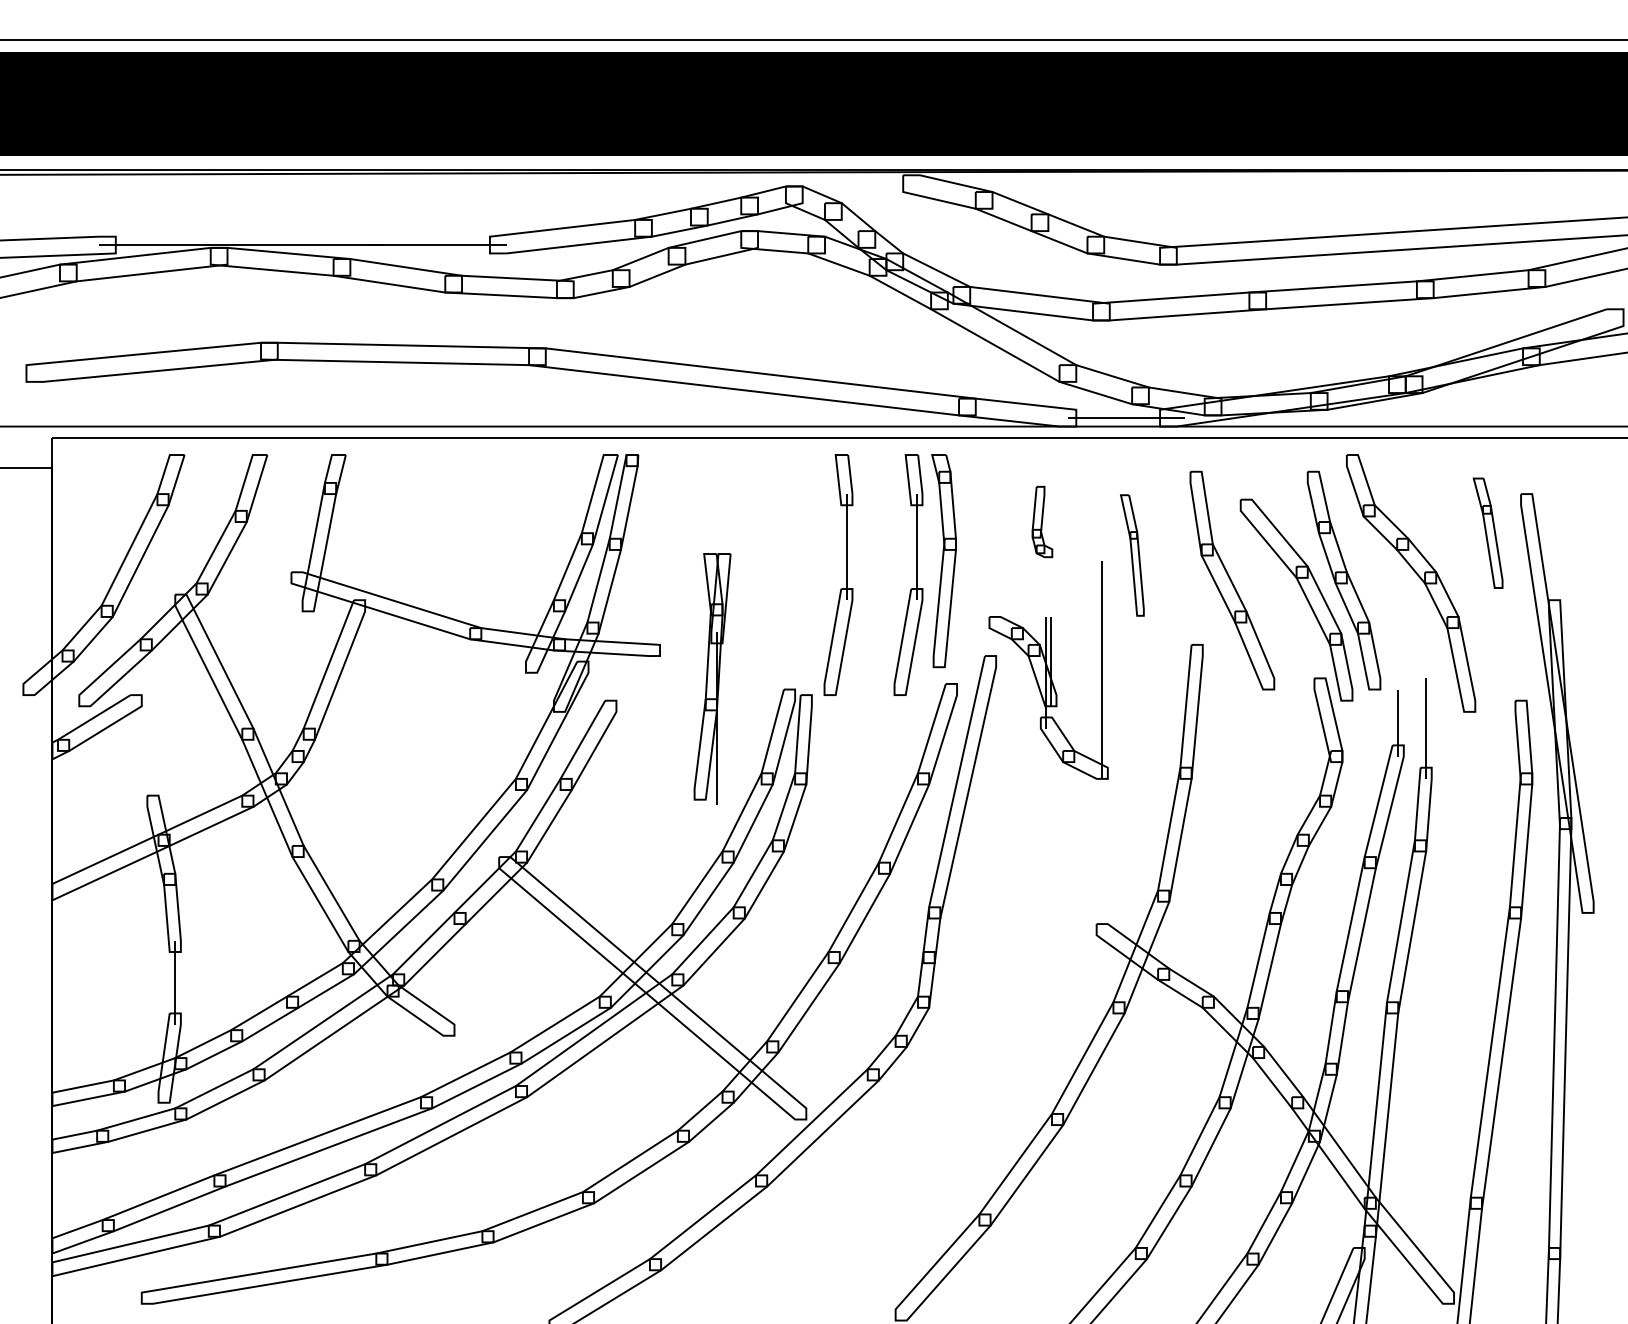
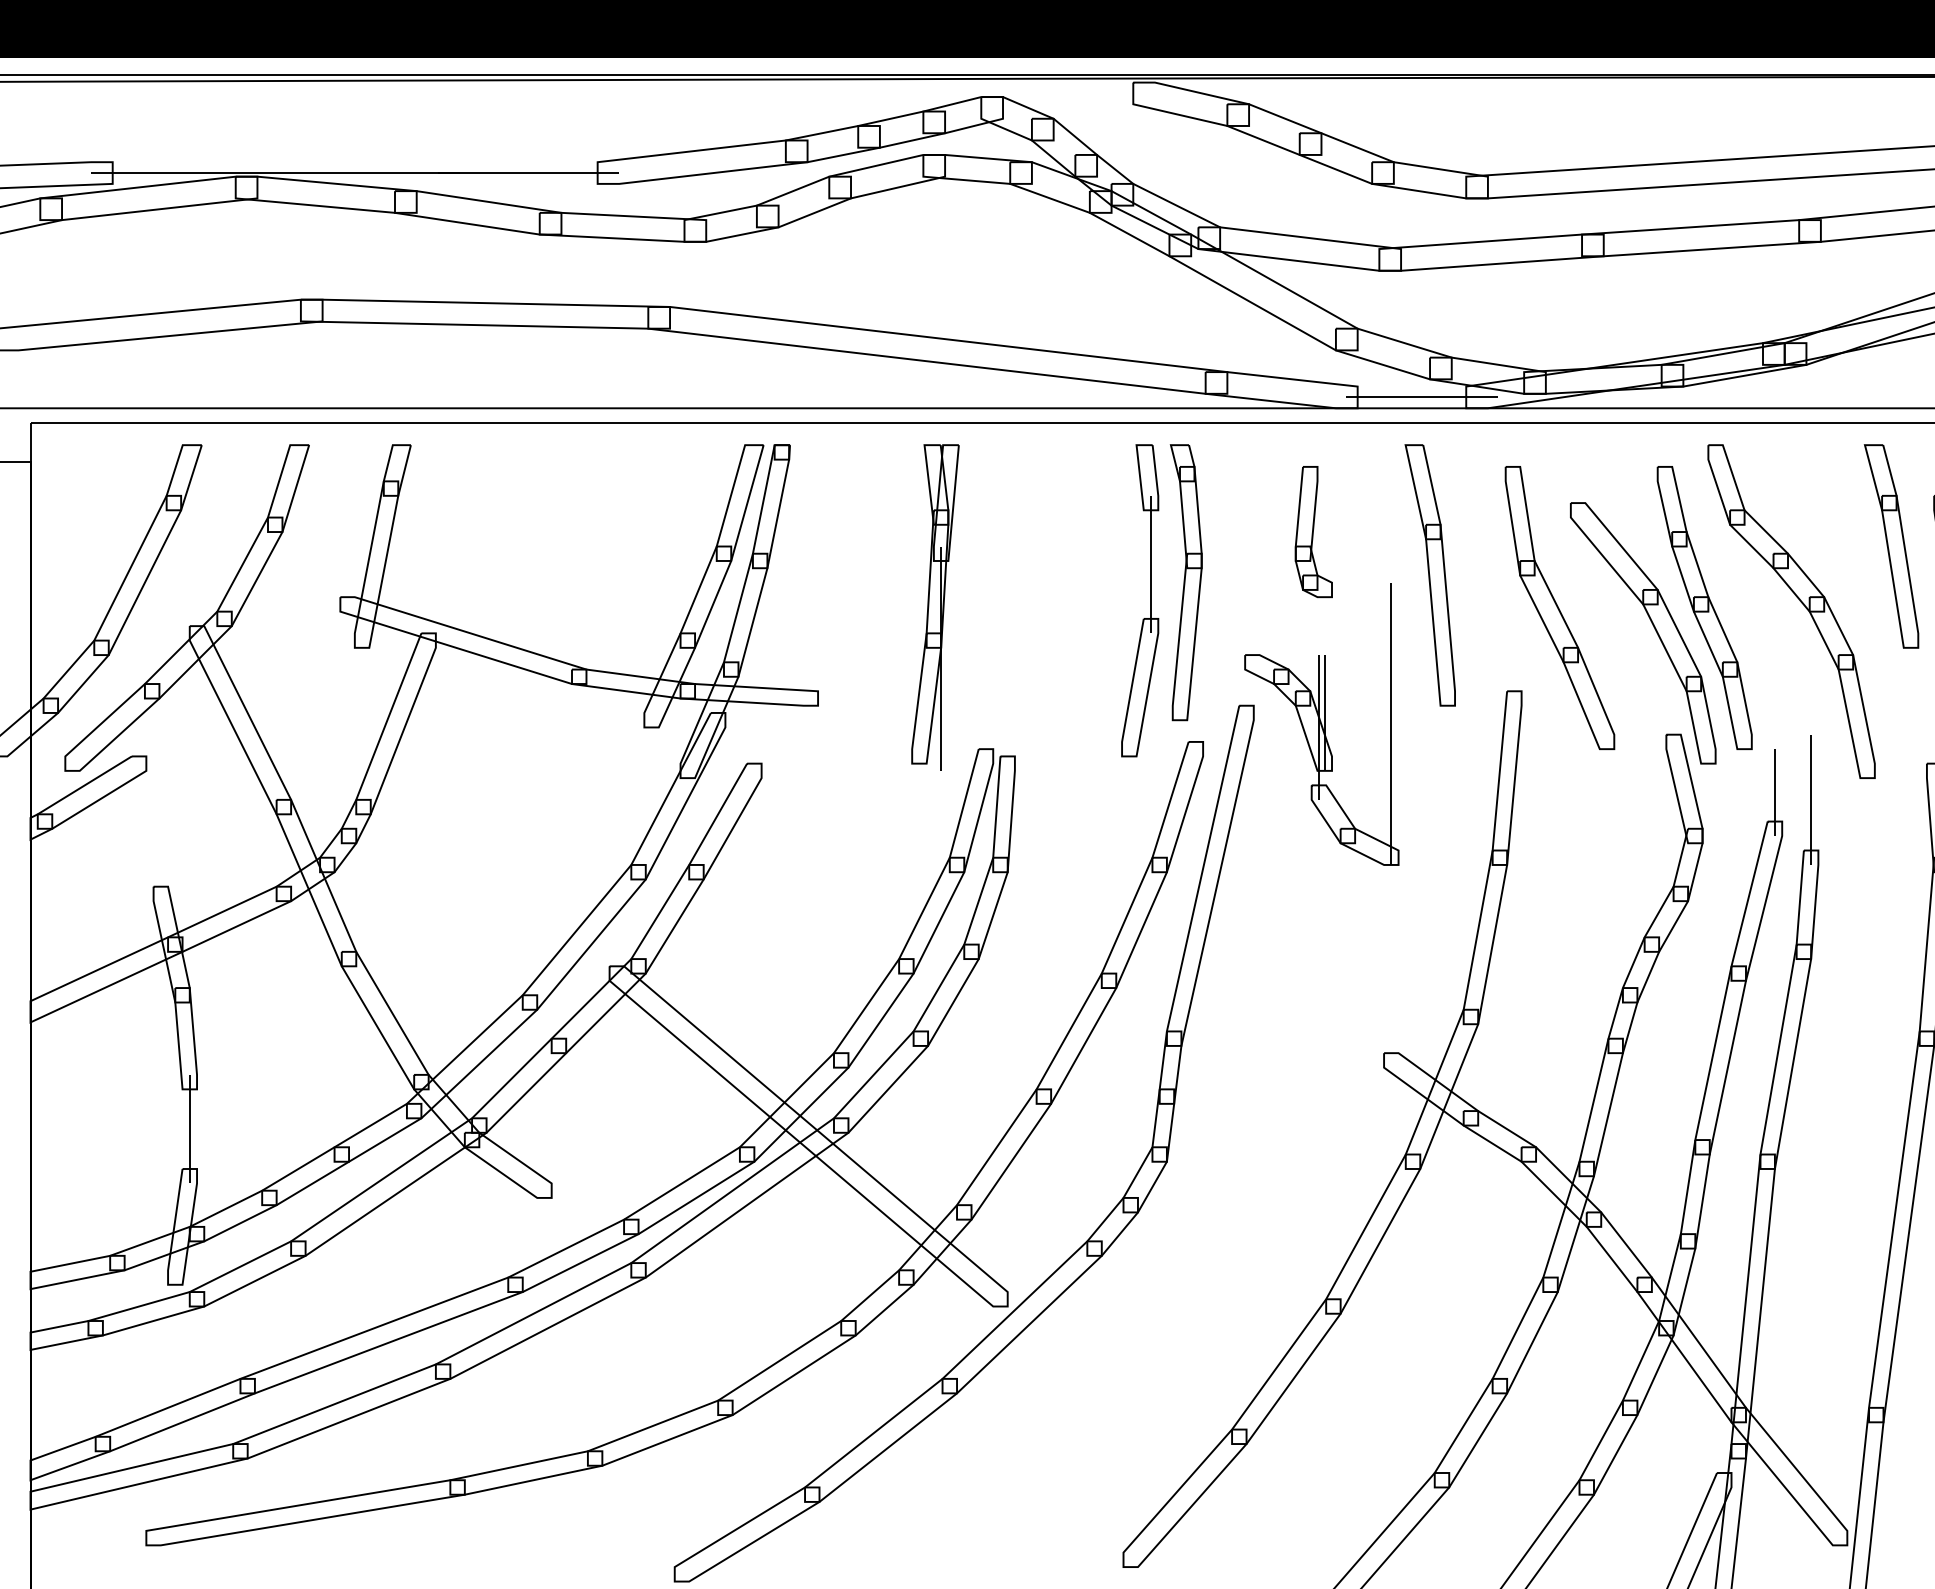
part: (1042, 521) -> (1313, 531), size x1.43
part: (1487, 533) -> (1890, 546), size x1.43
part: (1132, 555) -> (1430, 575), size x1.67
part: (846, 574) -> (1059, 600), removed
part: (712, 678) -> (935, 606), moved

